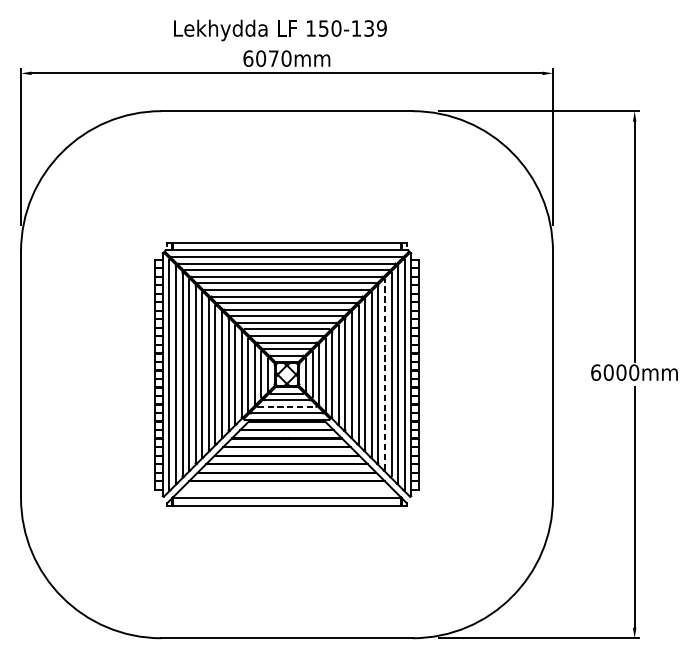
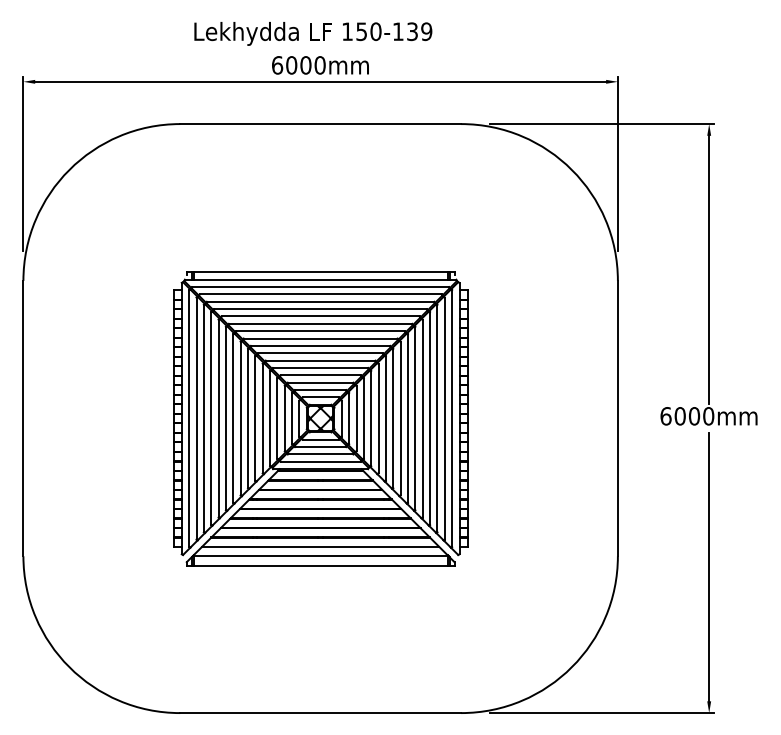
text: (273, 58) -> (305, 65), 6070mm -> 6000mm
line: (385, 374) -> (430, 418), dashed -> solid
line: (286, 406) -> (320, 454), dashed -> solid
line: (286, 489) -> (320, 546), added

